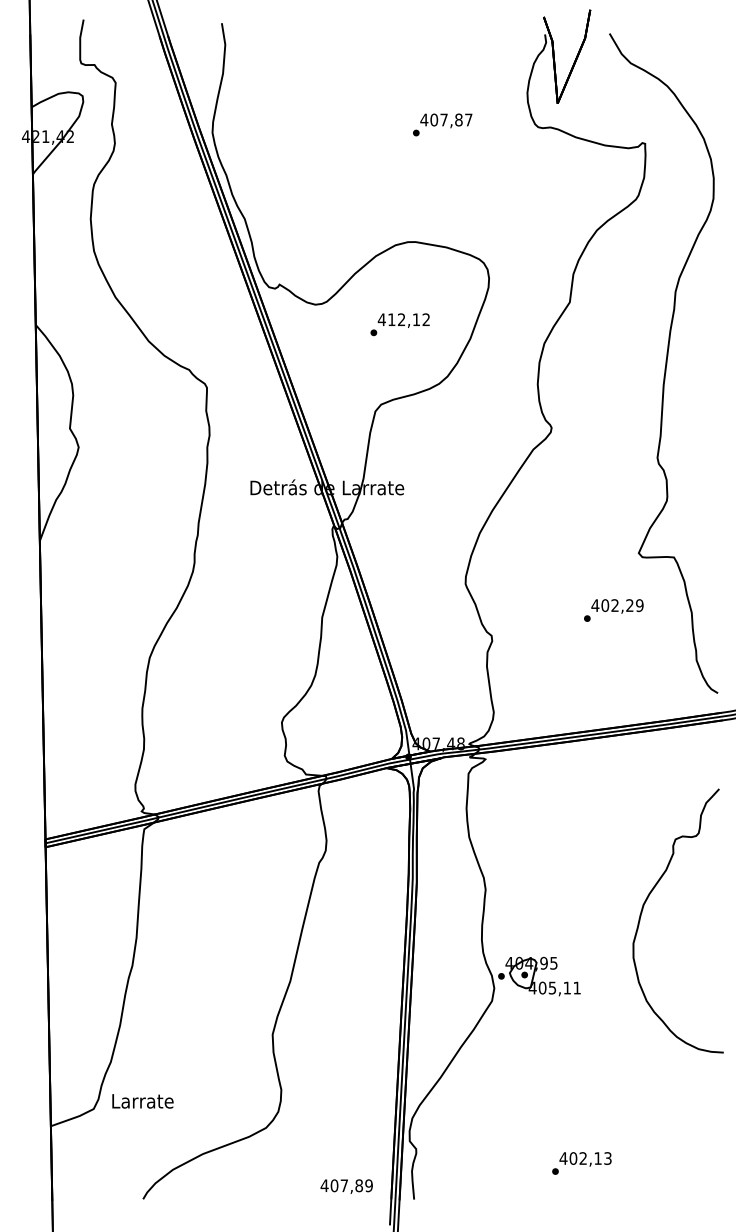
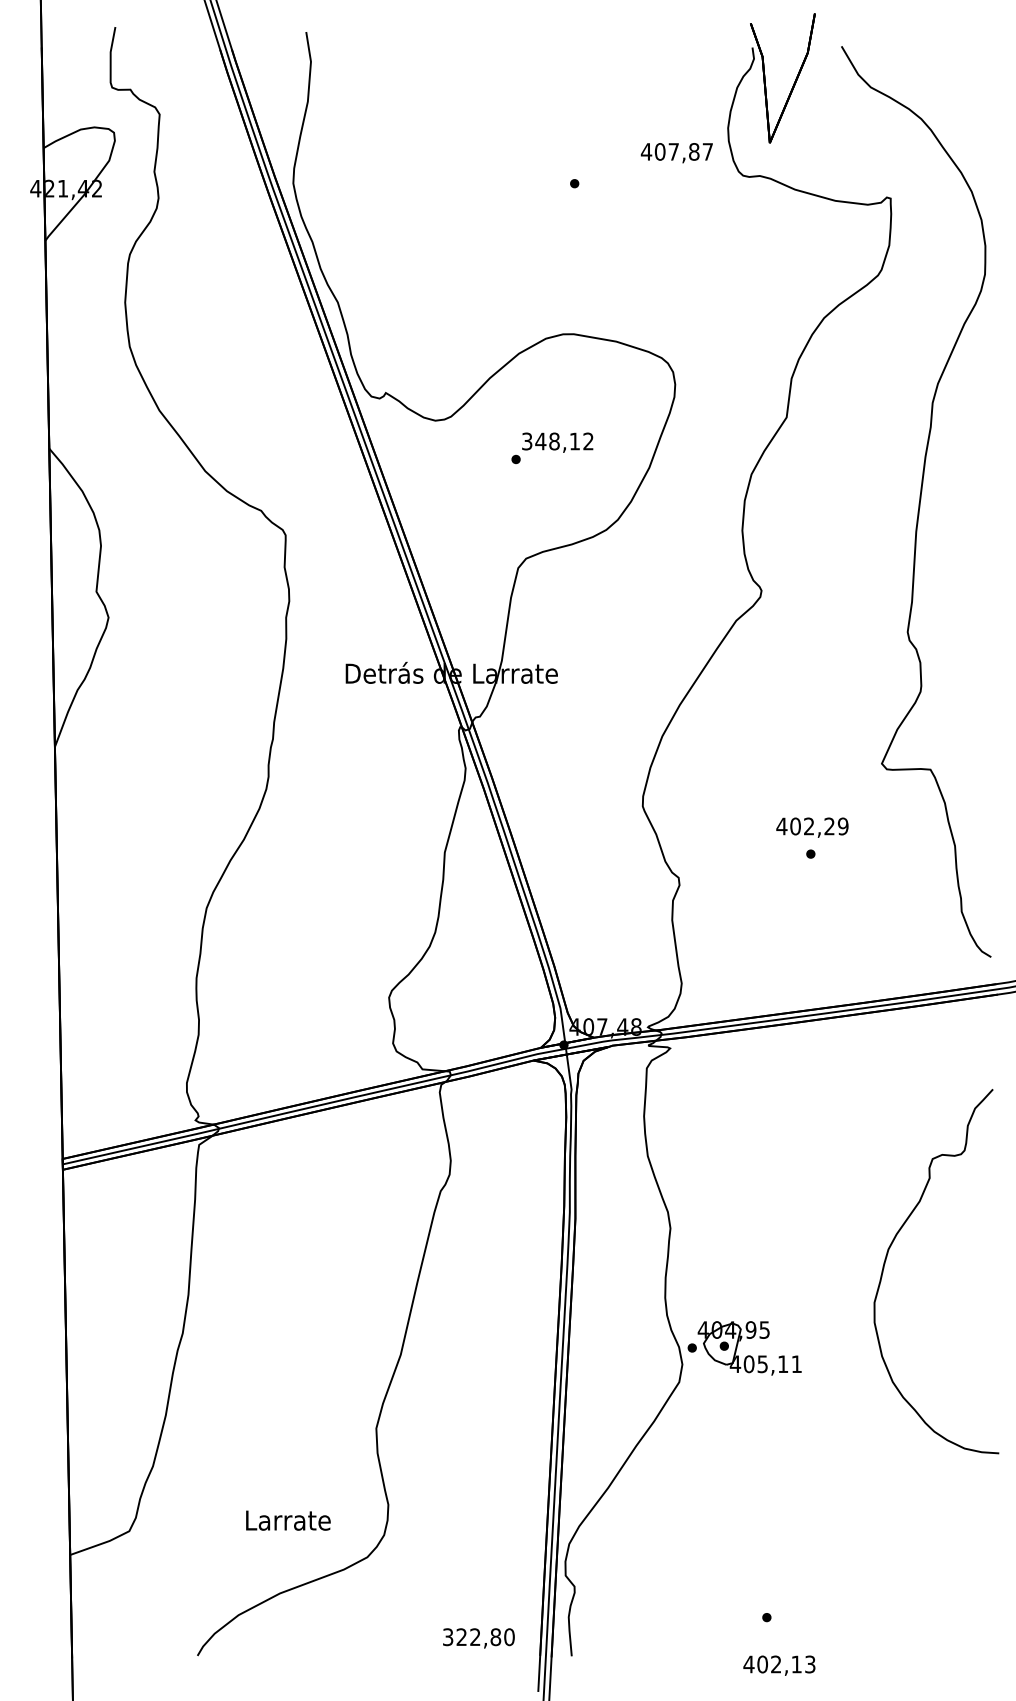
text: (446, 120) -> (677, 152), moved
text: (391, 319) -> (540, 441), 412,12 -> 348,12
text: (617, 606) -> (812, 827), moved
text: (142, 1101) -> (287, 1520), moved
text: (585, 1159) -> (779, 1665), moved
text: (346, 1185) -> (478, 1636), 407,89 -> 322,80

